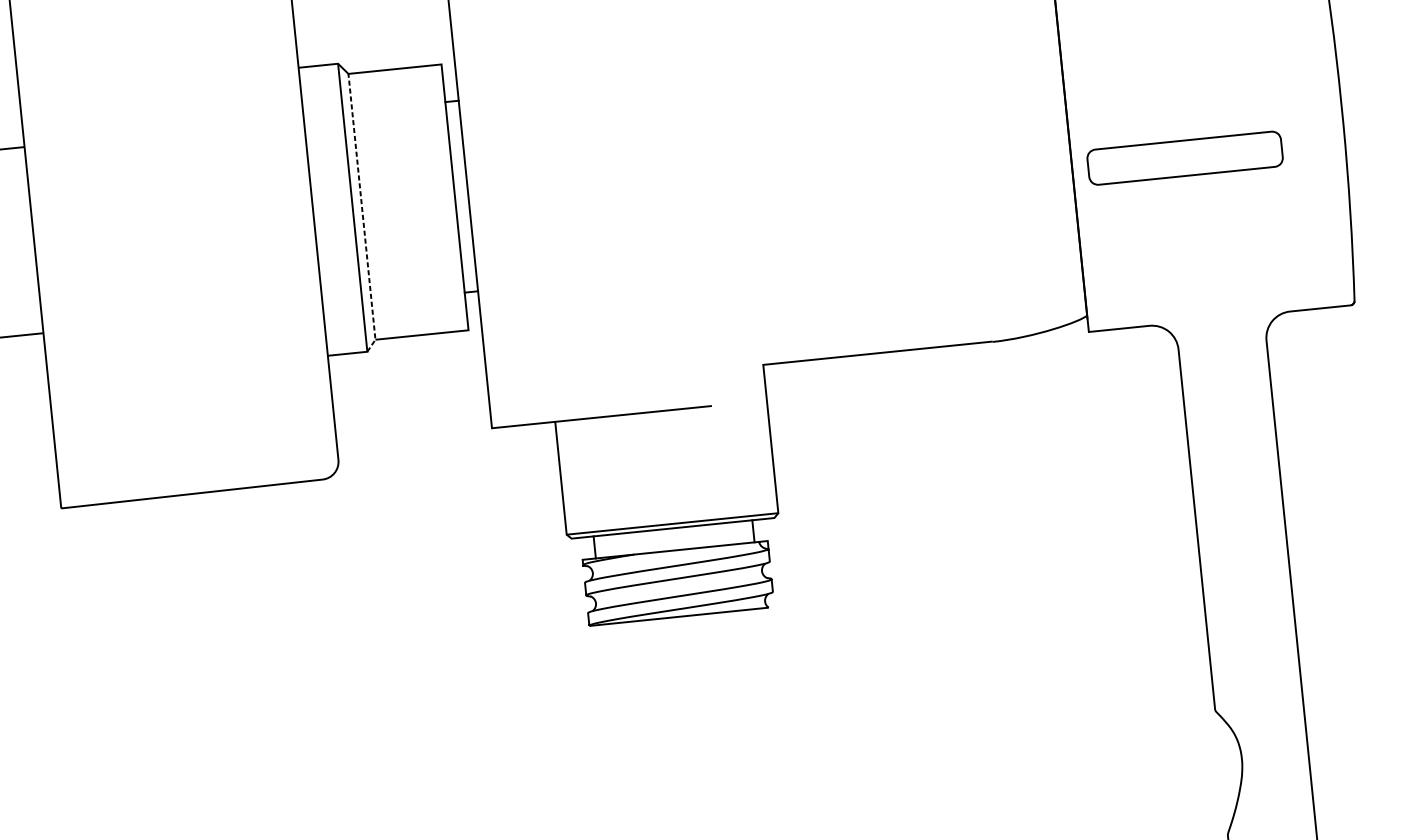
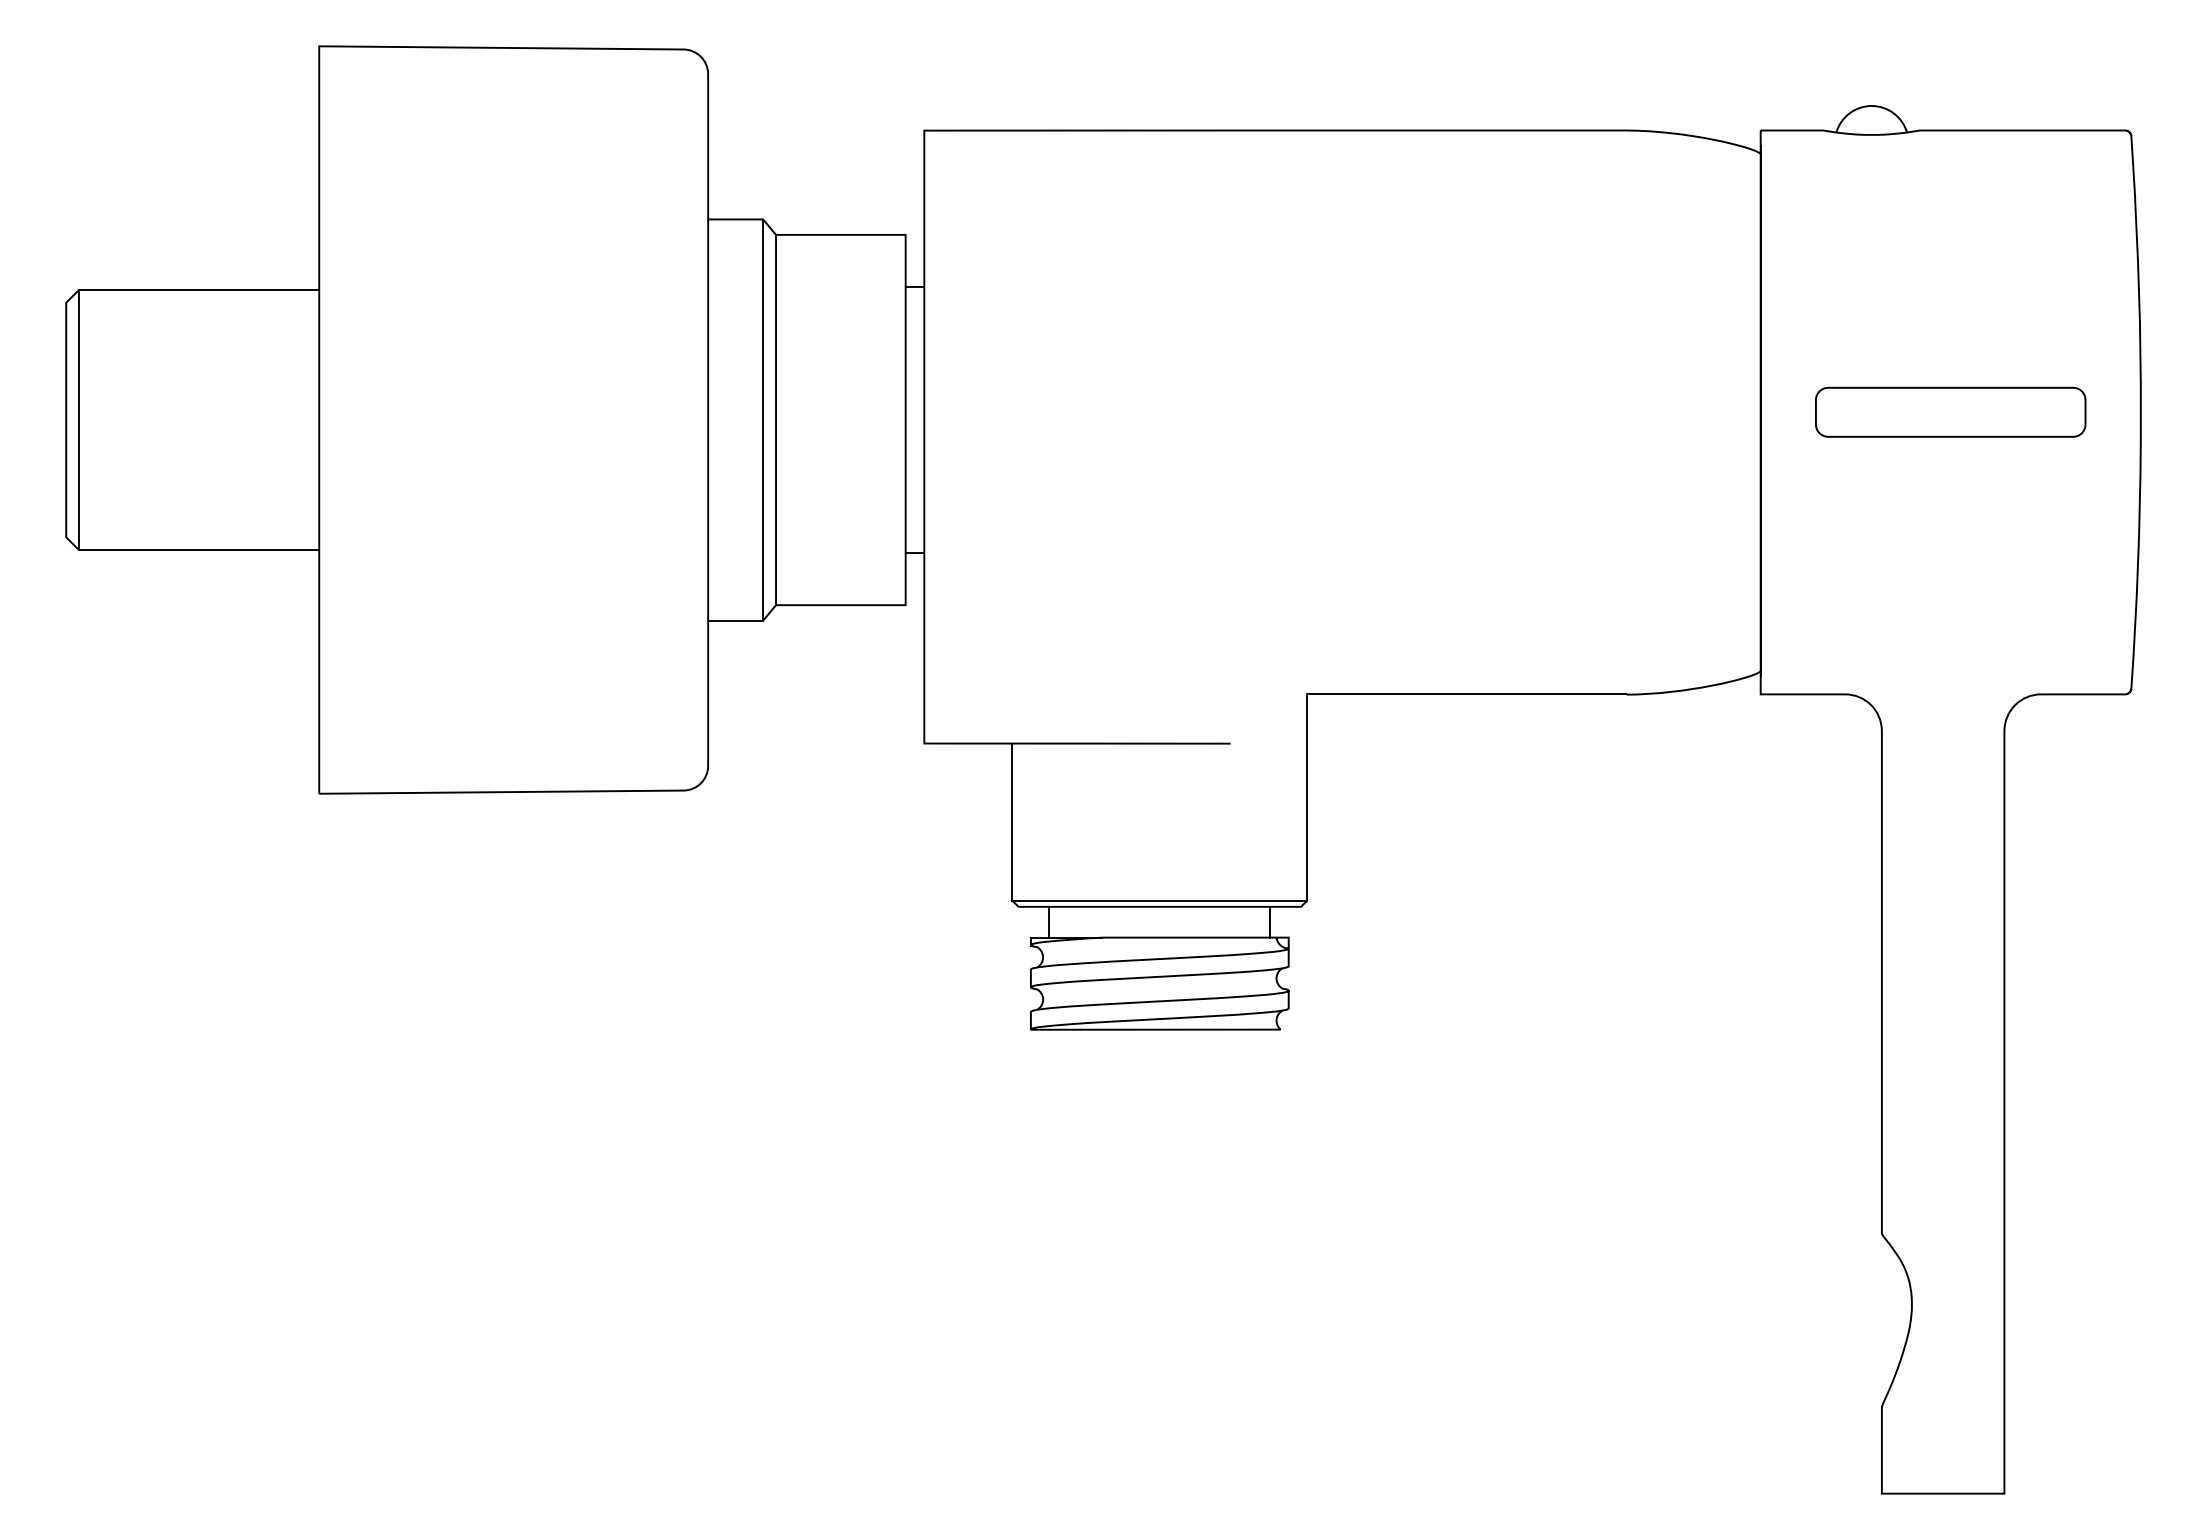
part: (1184, 157) -> (1950, 411), moved
line: (363, 214) -> (776, 430), dashed -> solid

